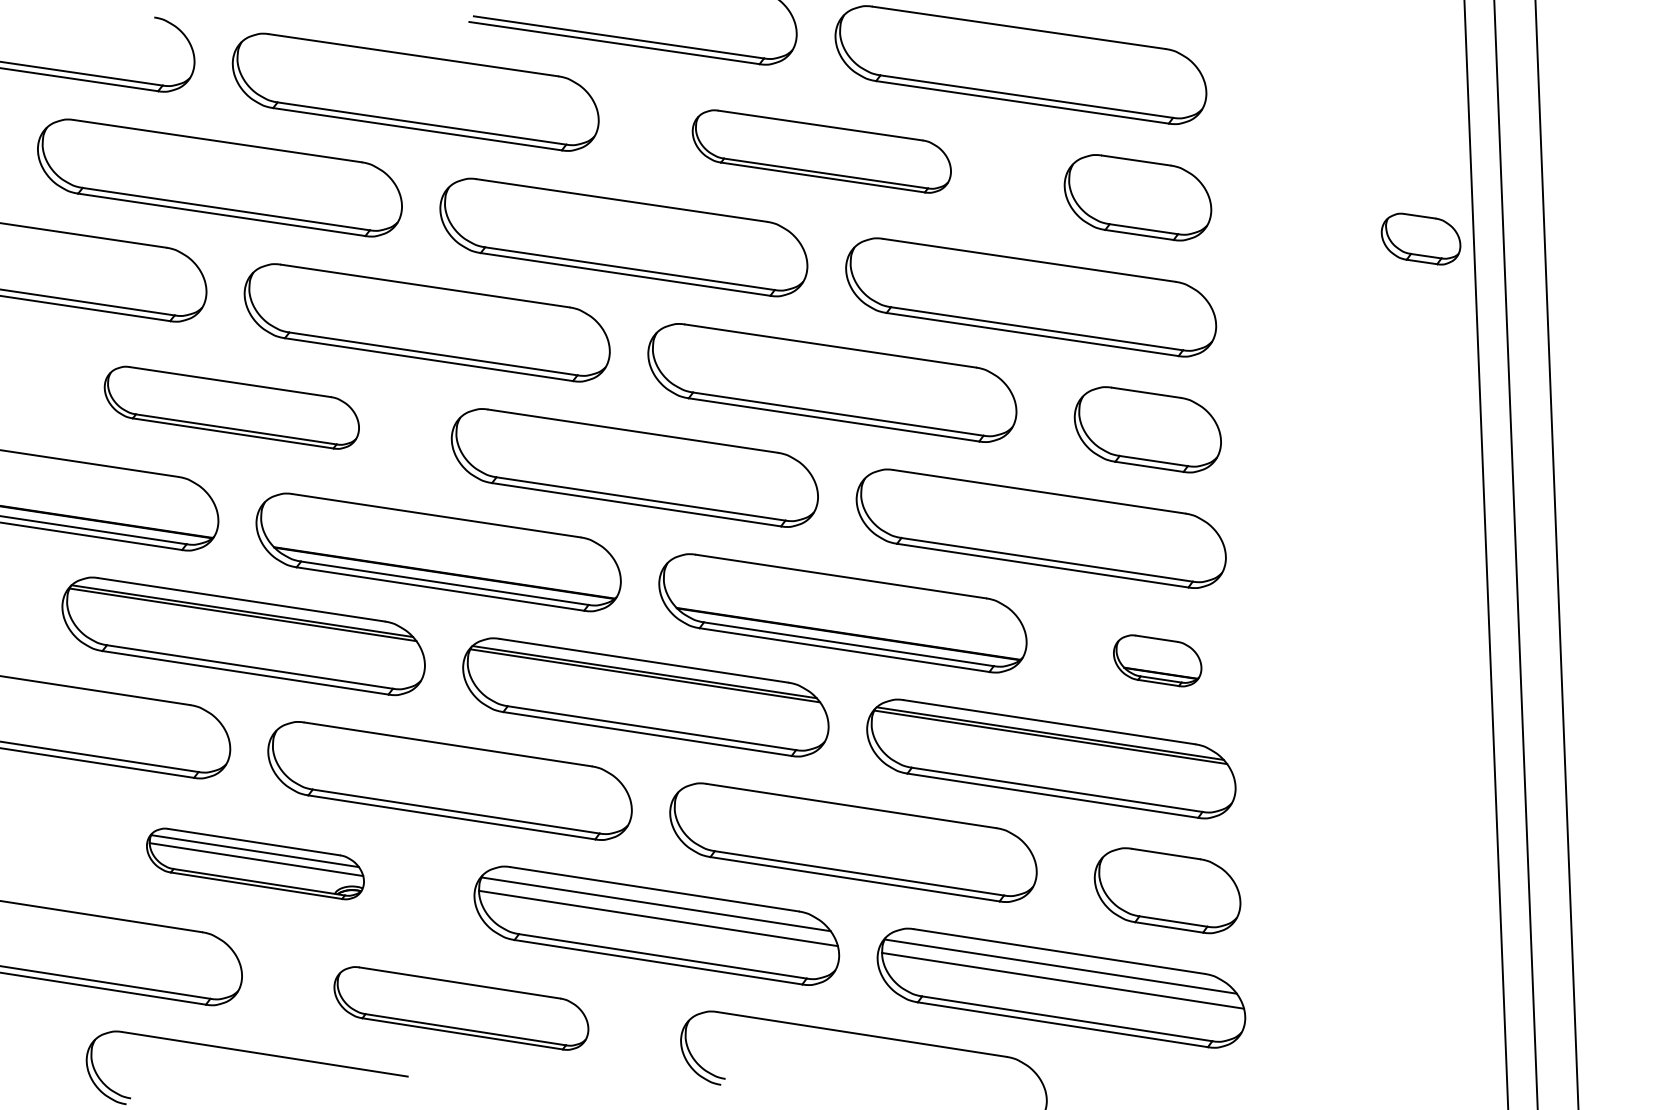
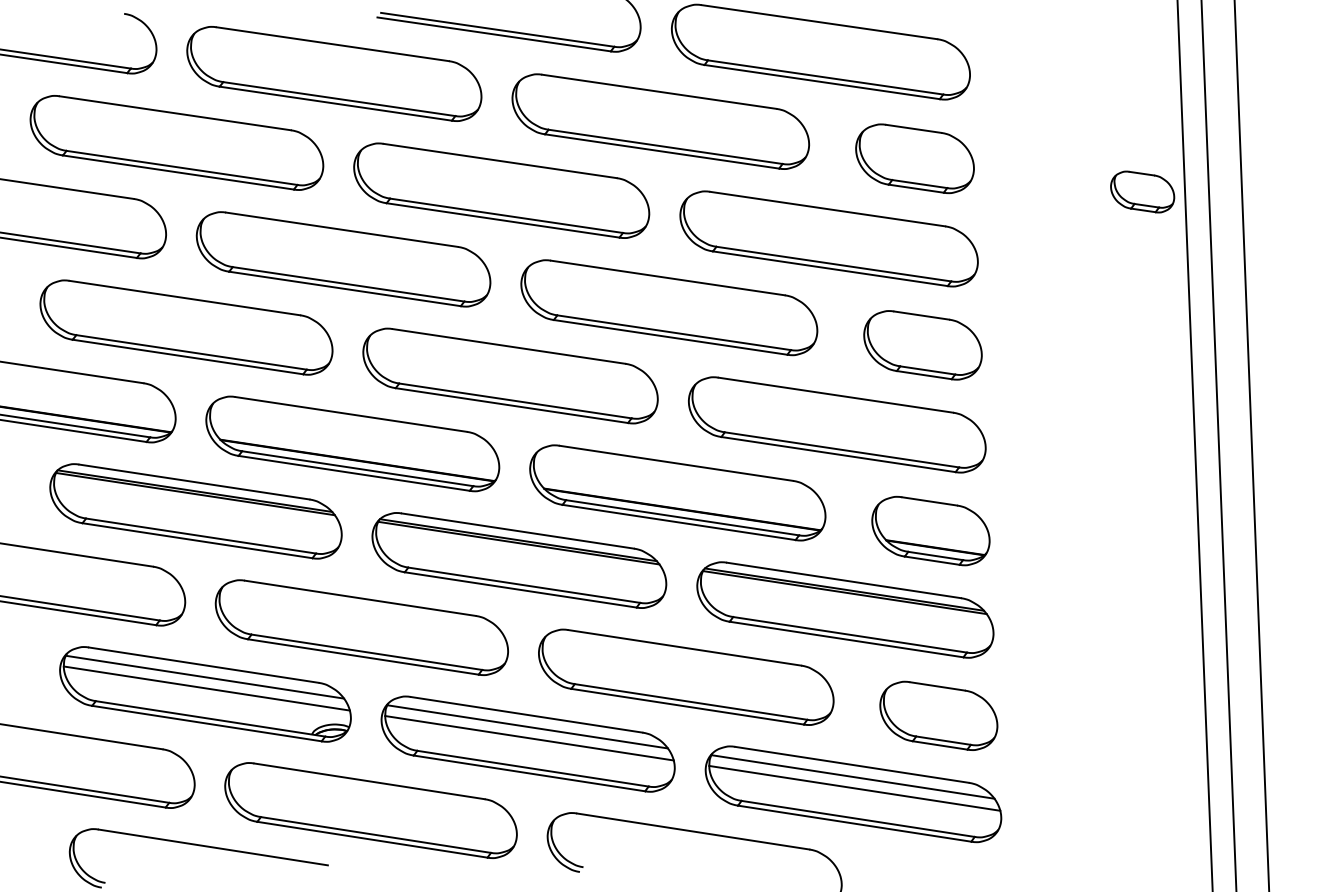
part: (821, 151) -> (660, 121), size x1.43
part: (231, 407) -> (186, 327), size x1.43
part: (1157, 660) -> (930, 530), size x1.67
part: (255, 863) -> (205, 694), size x1.67
part: (461, 1008) -> (371, 810), size x1.43

